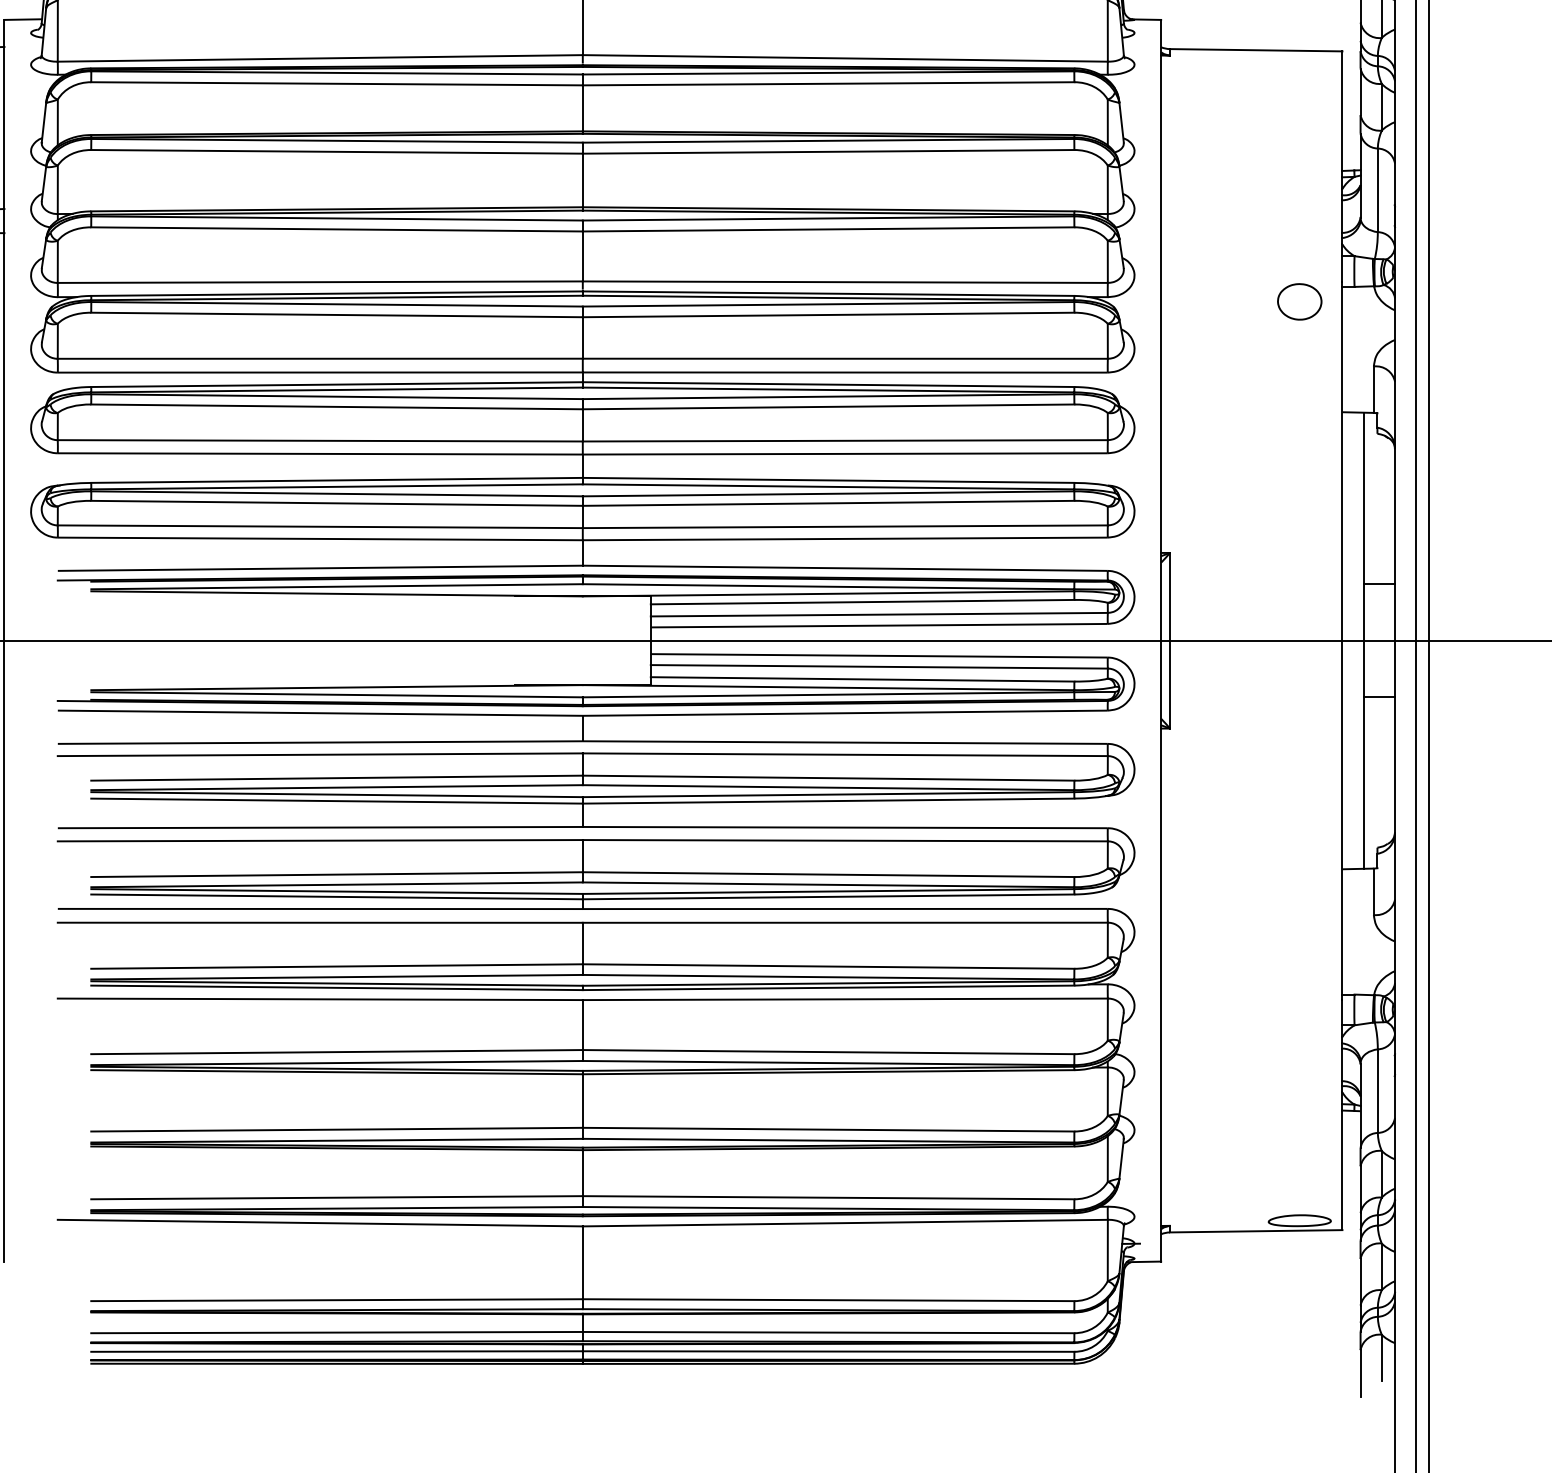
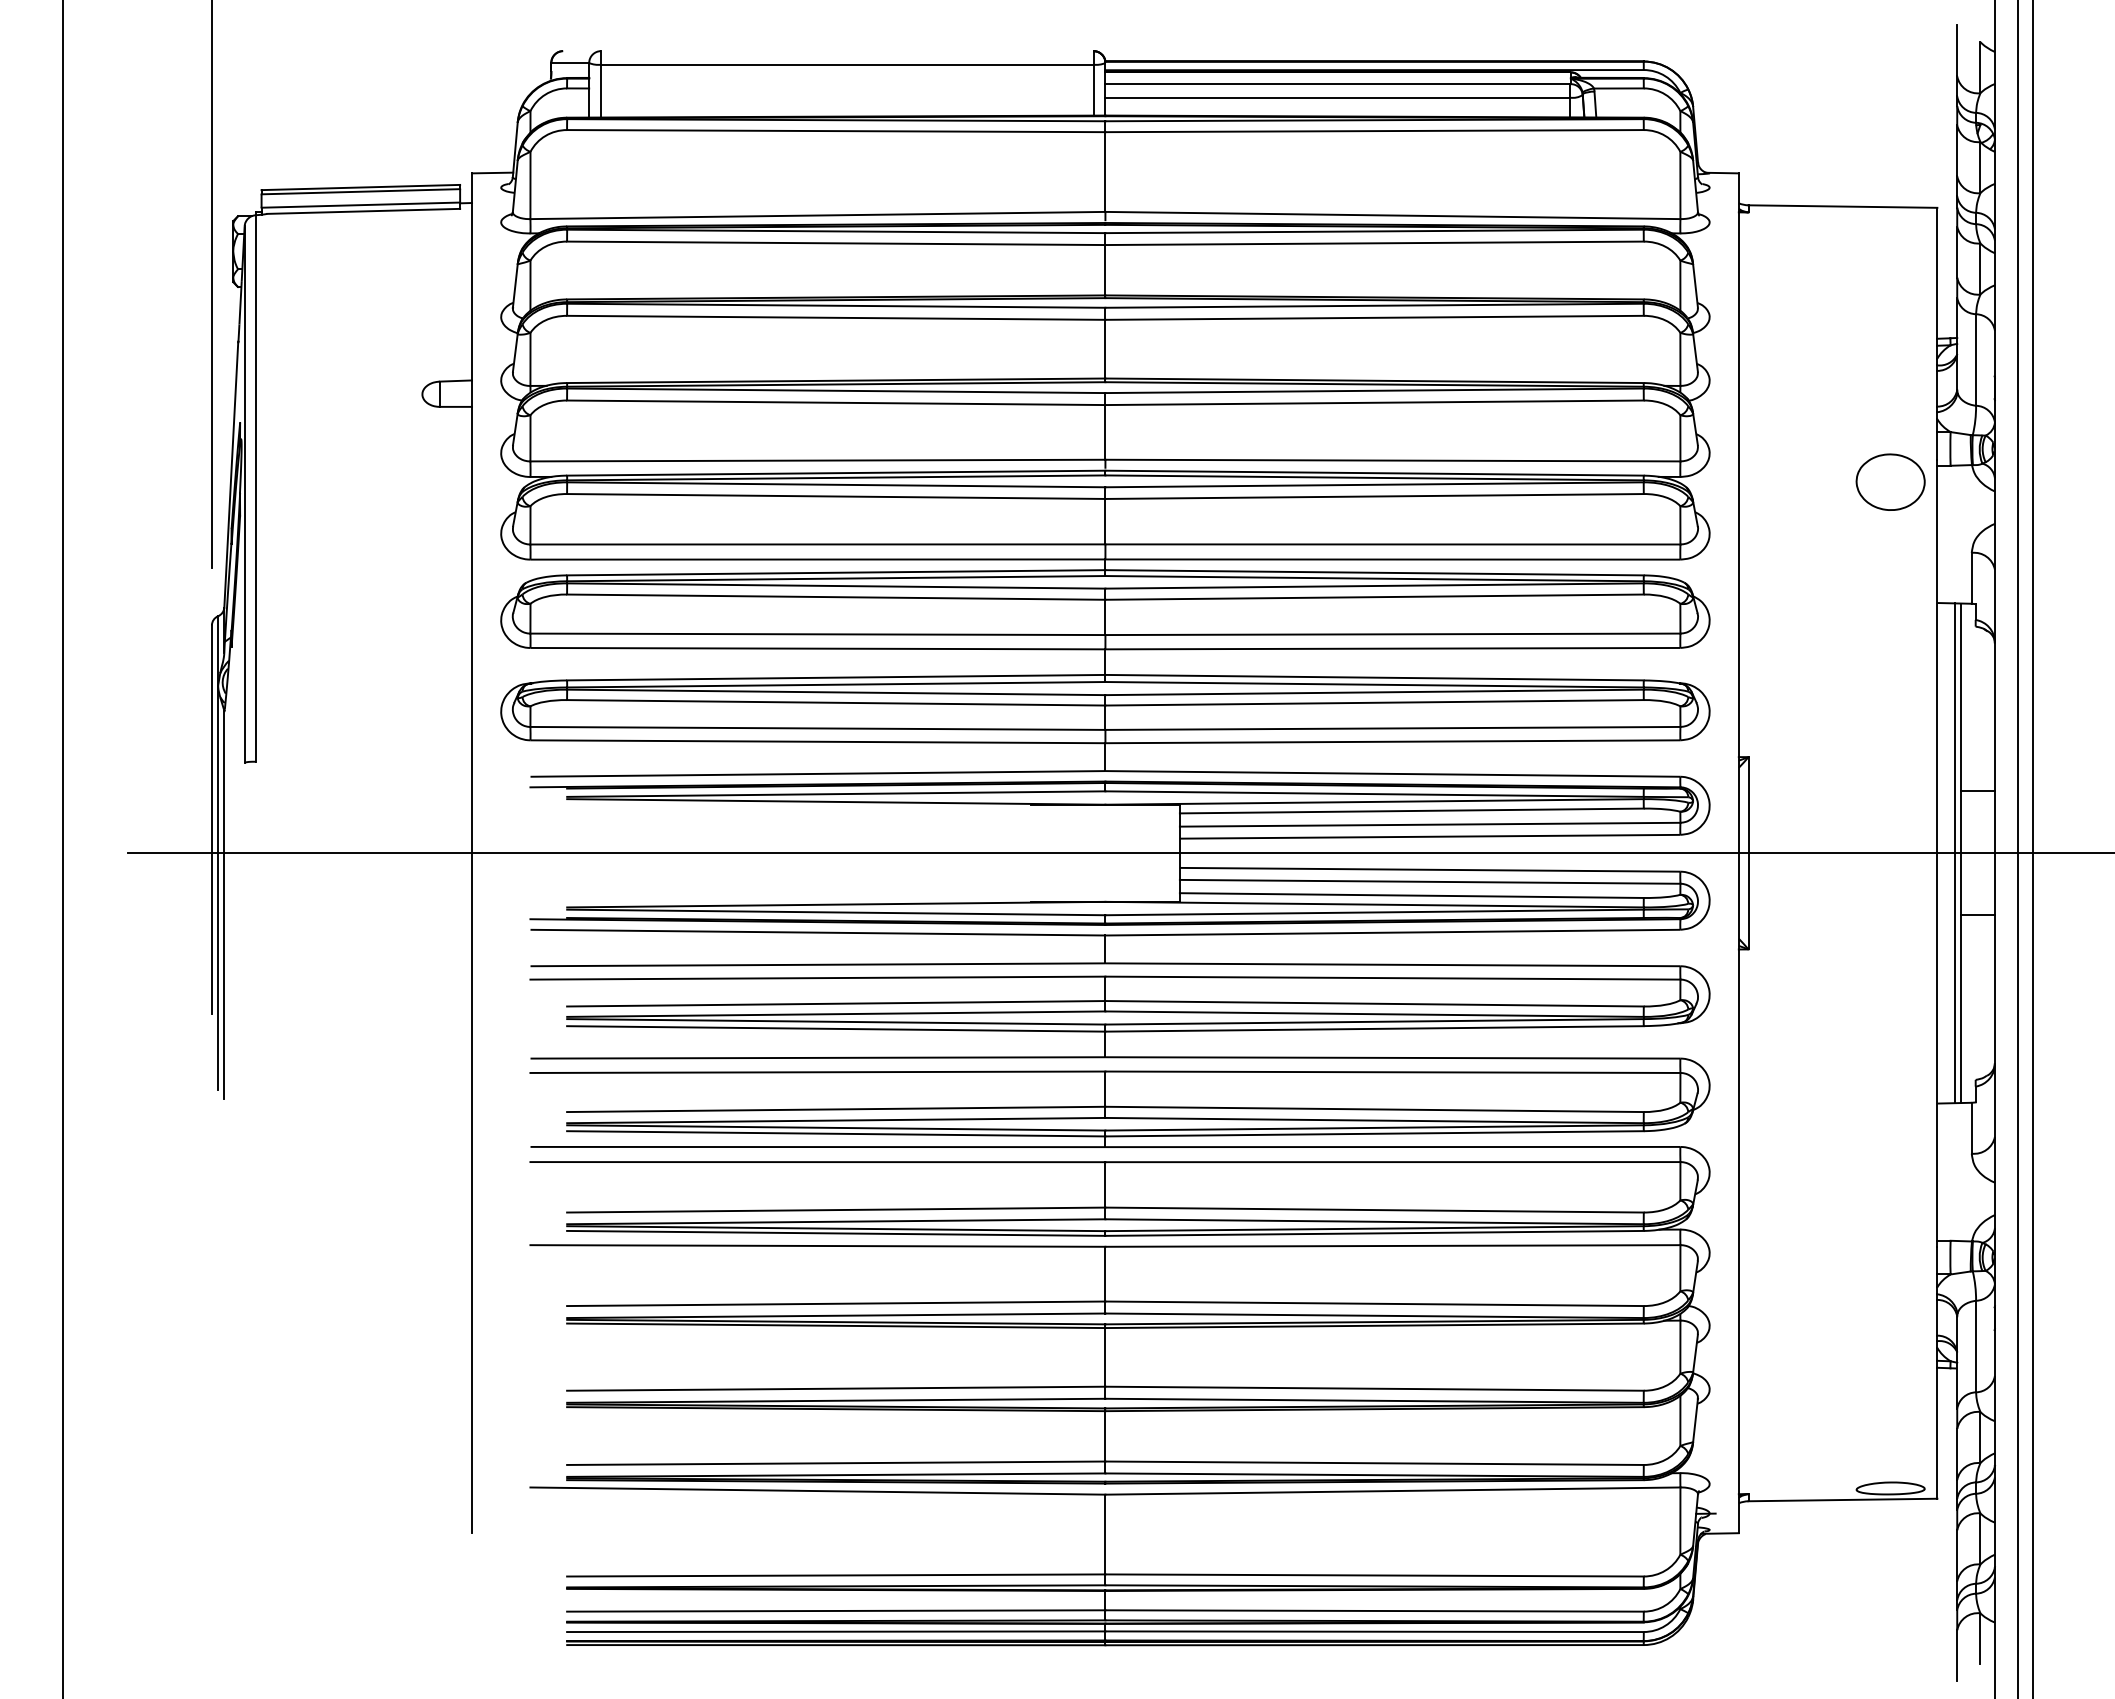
part: (1299, 301) -> (1890, 481), size x1.43
line: (1359, 640) -> (1955, 853), added

